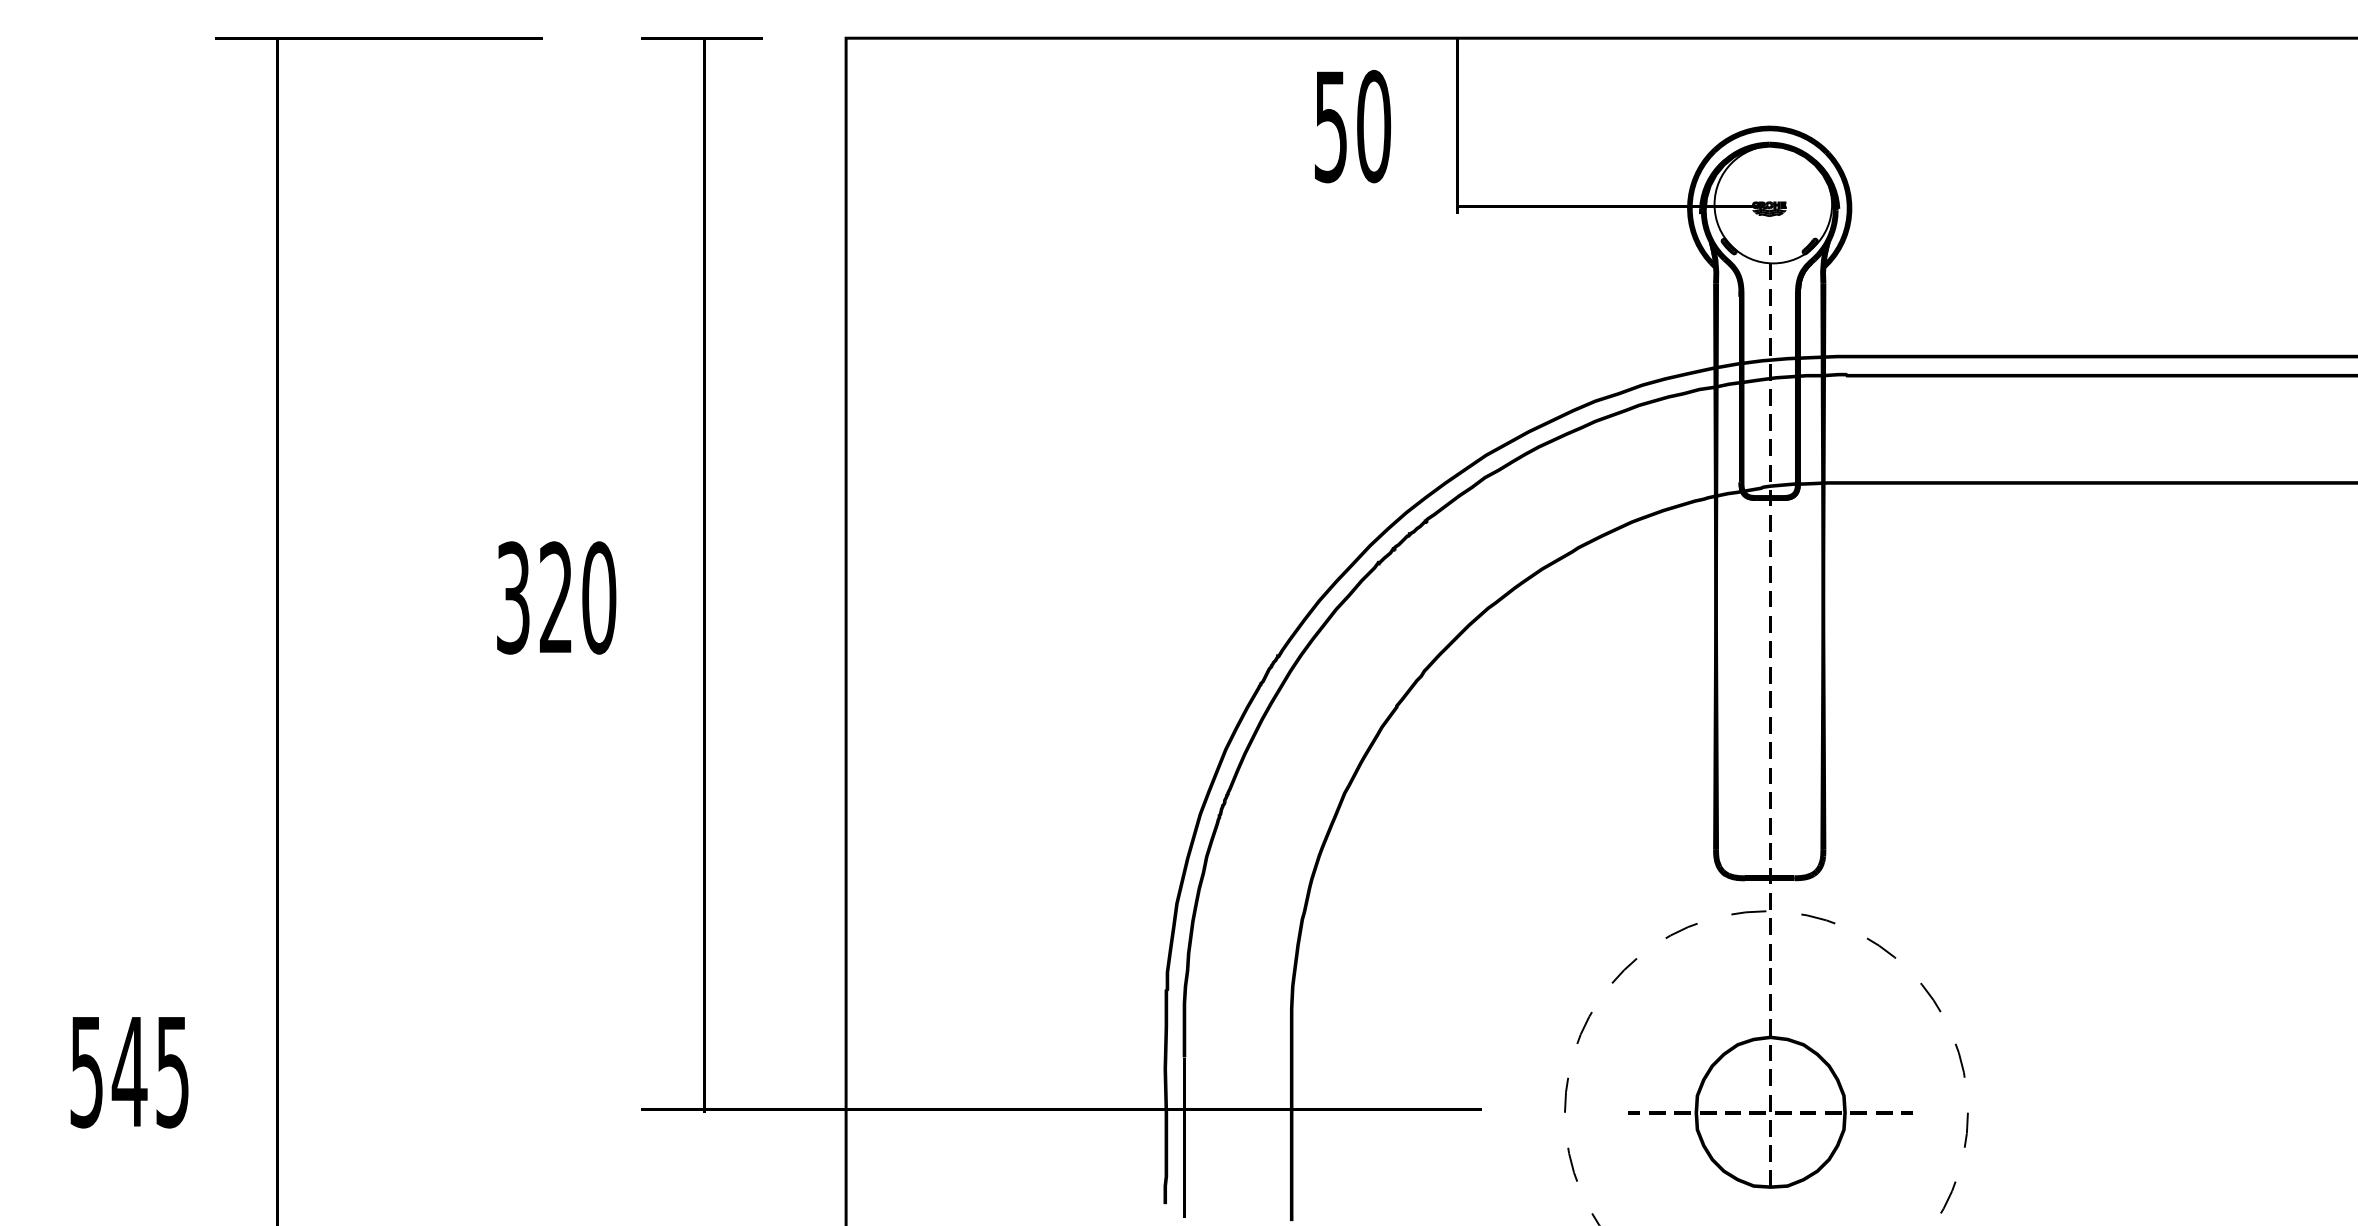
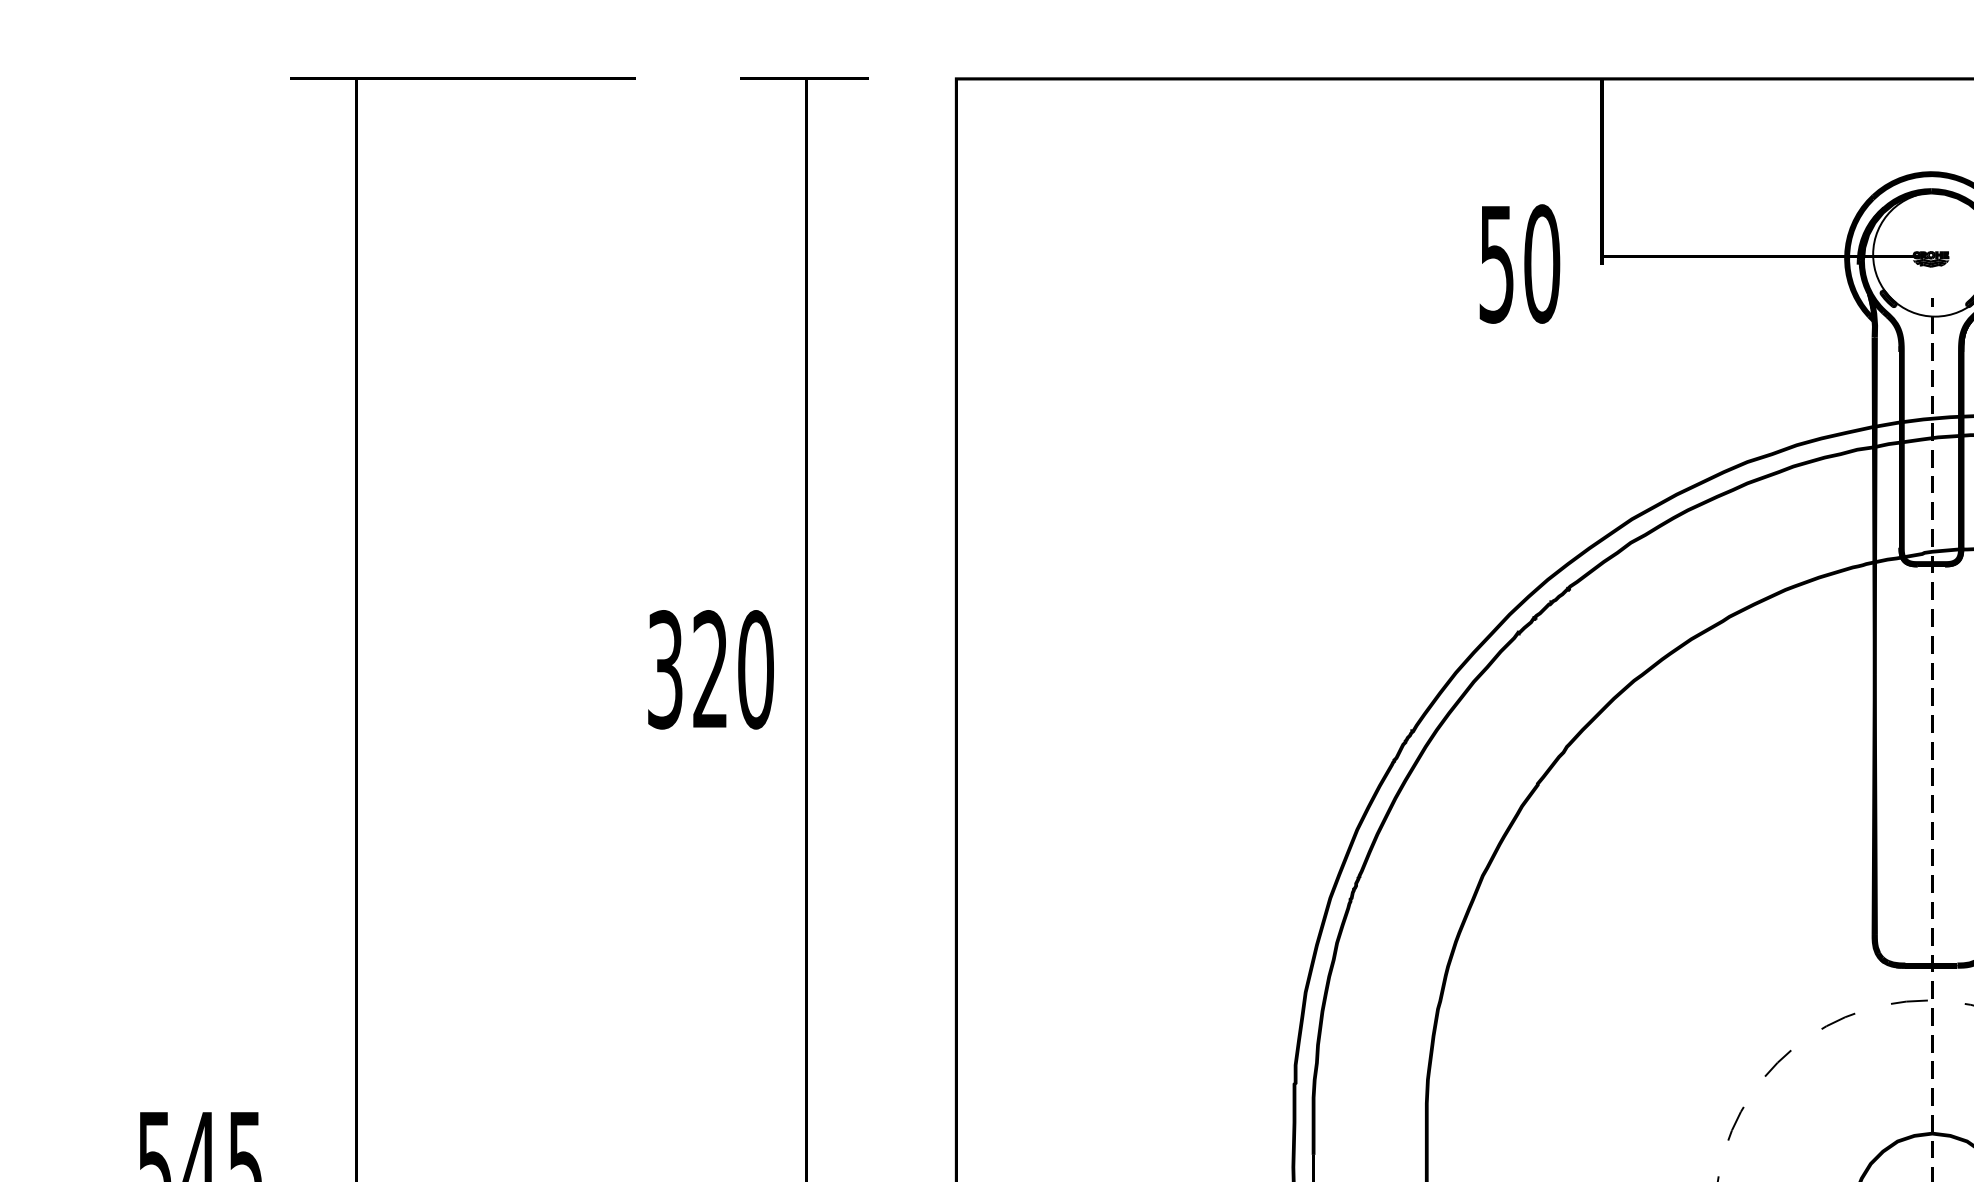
text: (1352, 126) -> (1519, 263), moved
text: (556, 597) -> (710, 669), moved

